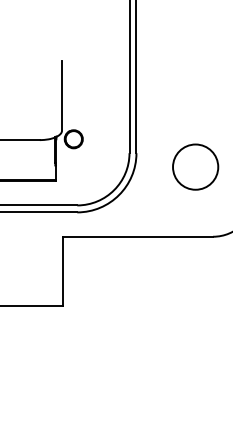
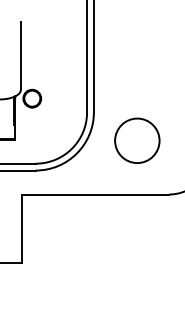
circle: (195, 166) -> (137, 140), moved

